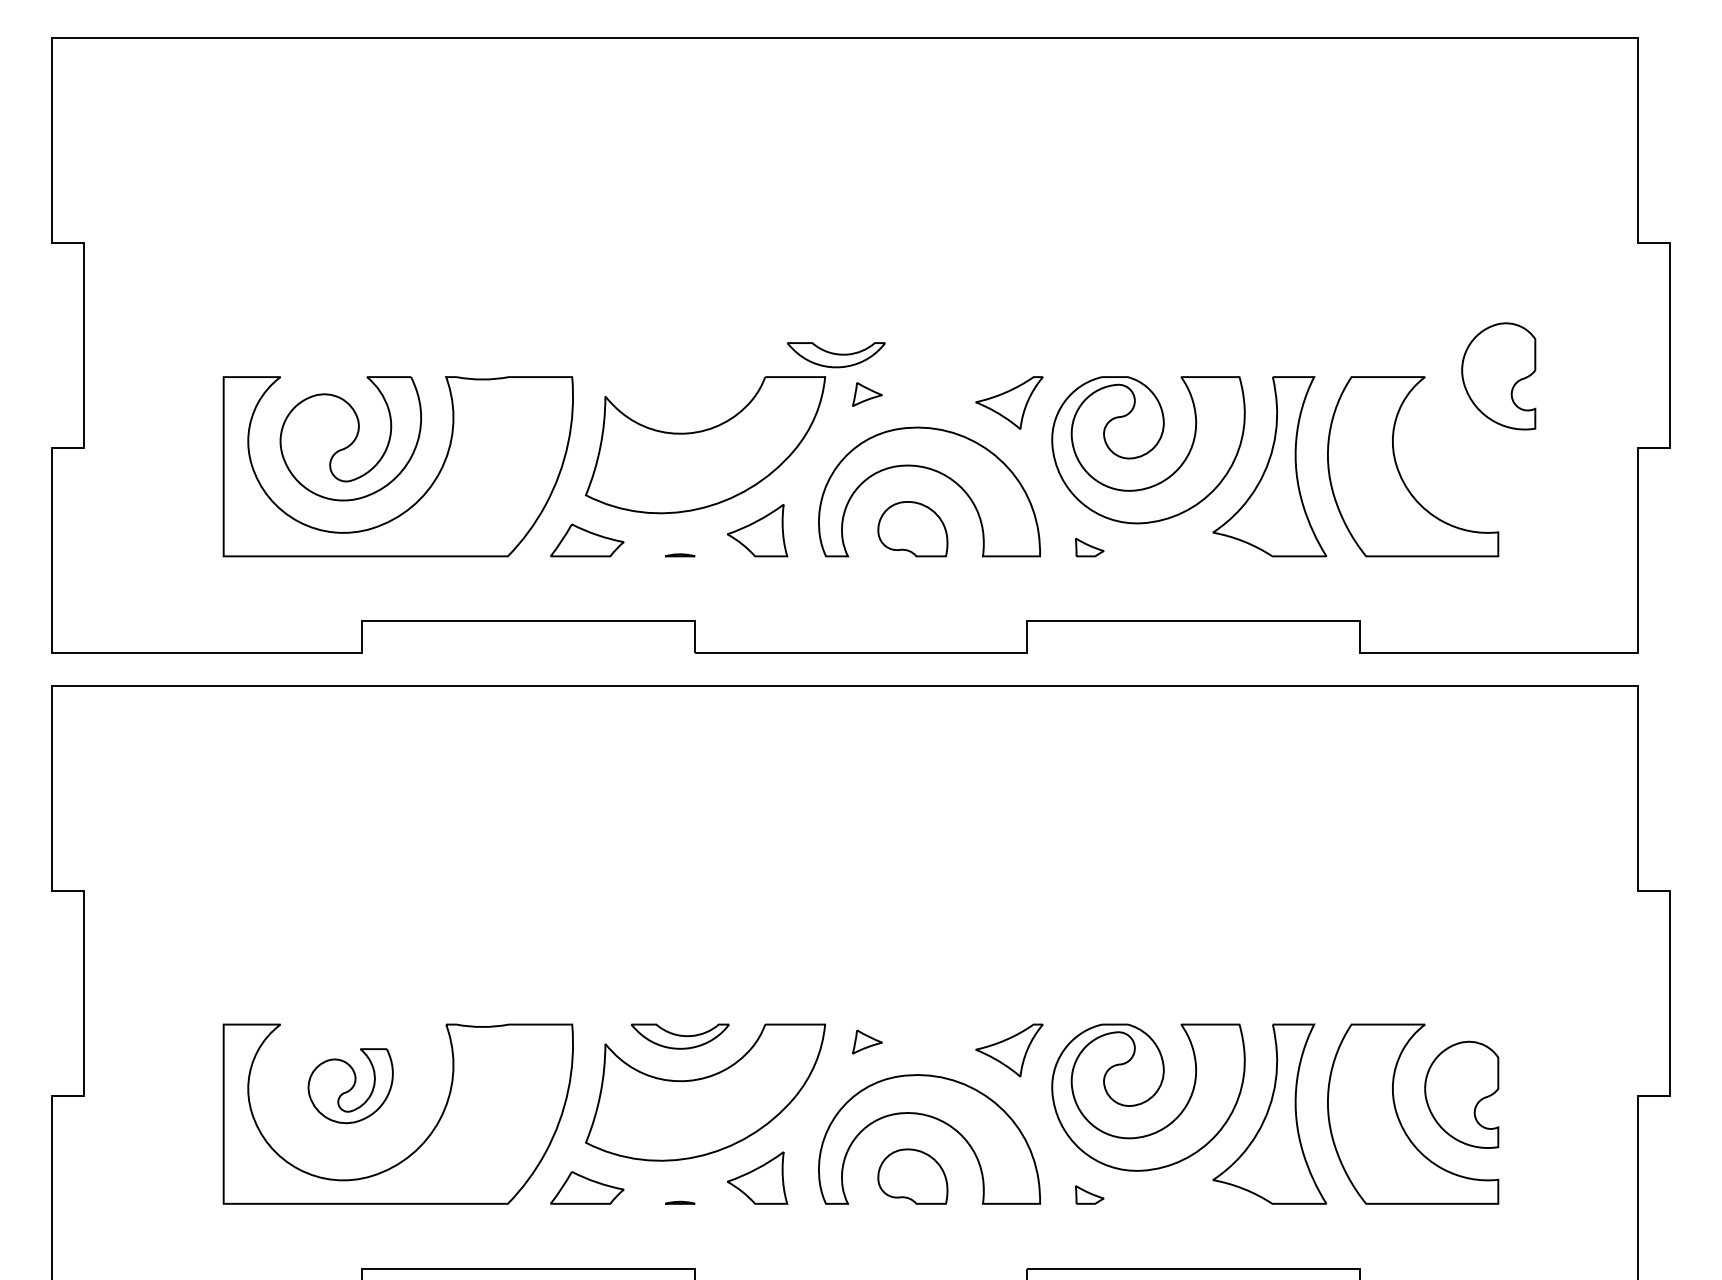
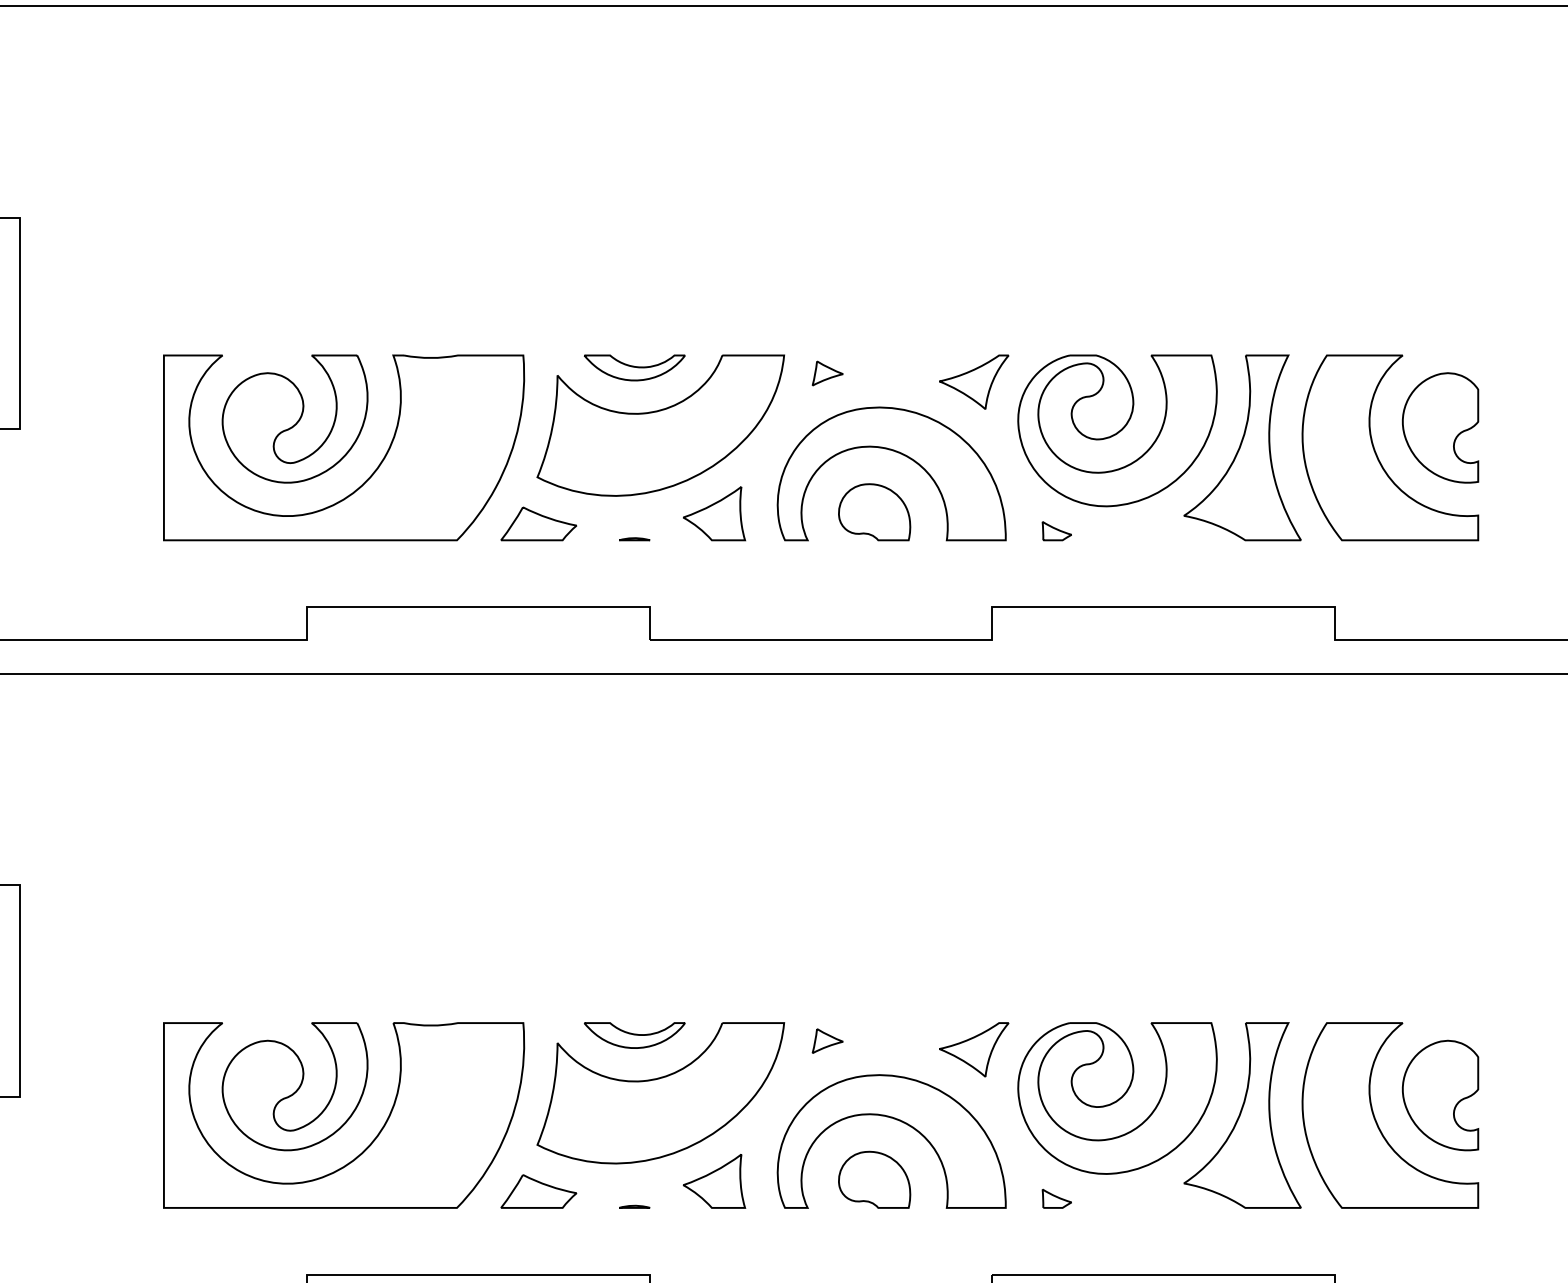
part: (836, 355) -> (634, 368), moved
part: (1498, 376) -> (1440, 428), moved
part: (350, 1085) -> (294, 1085), size x1.67

